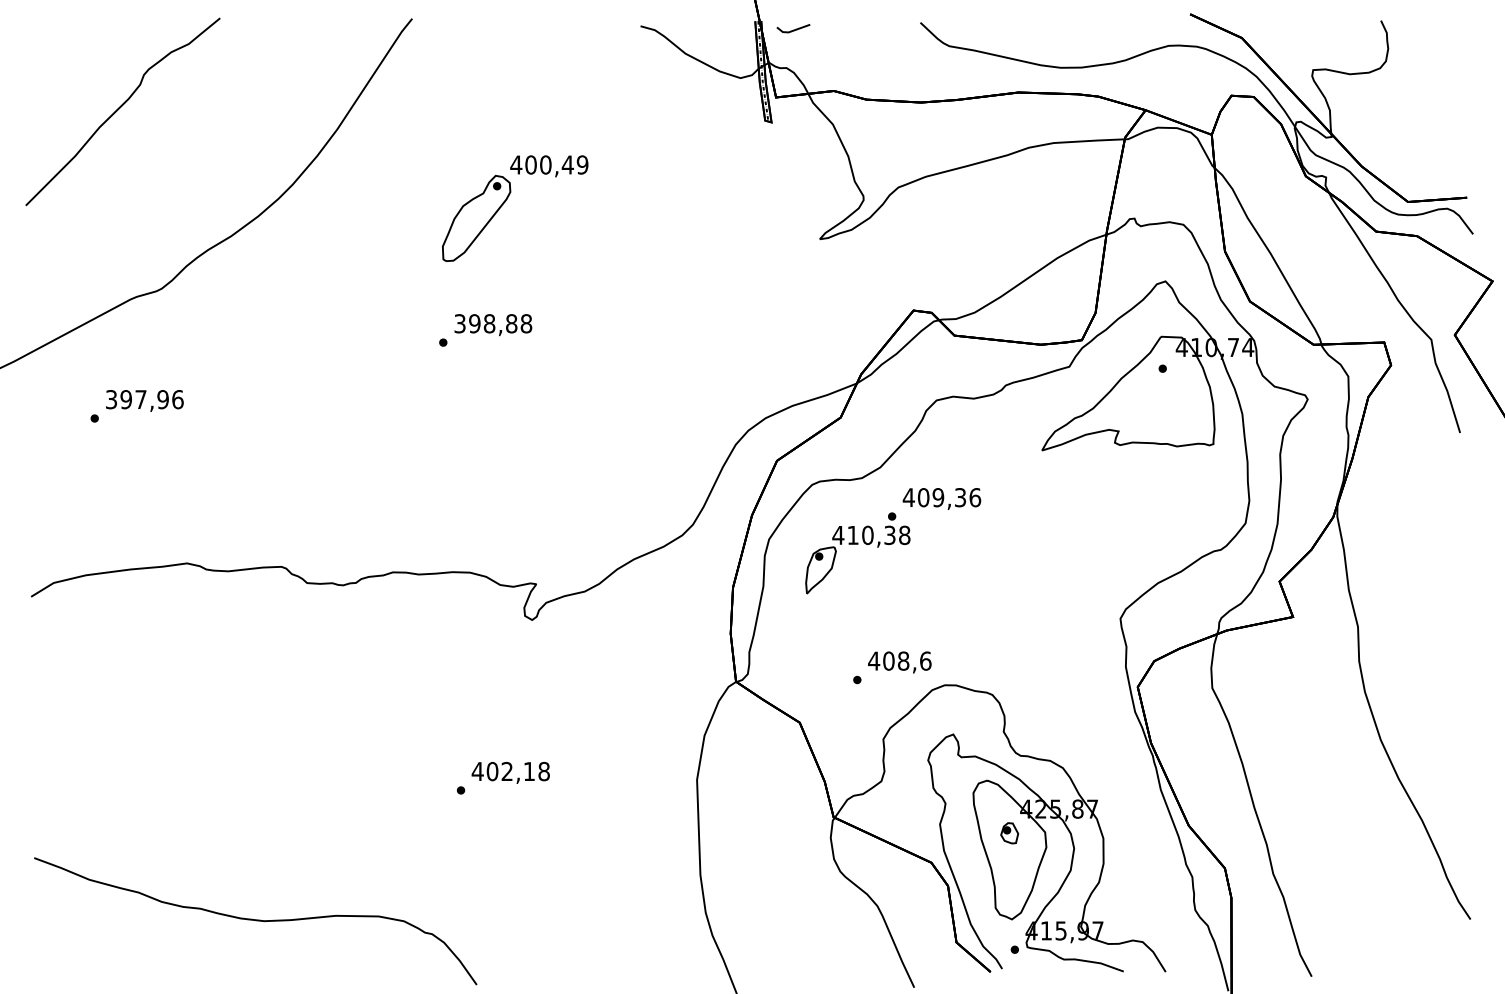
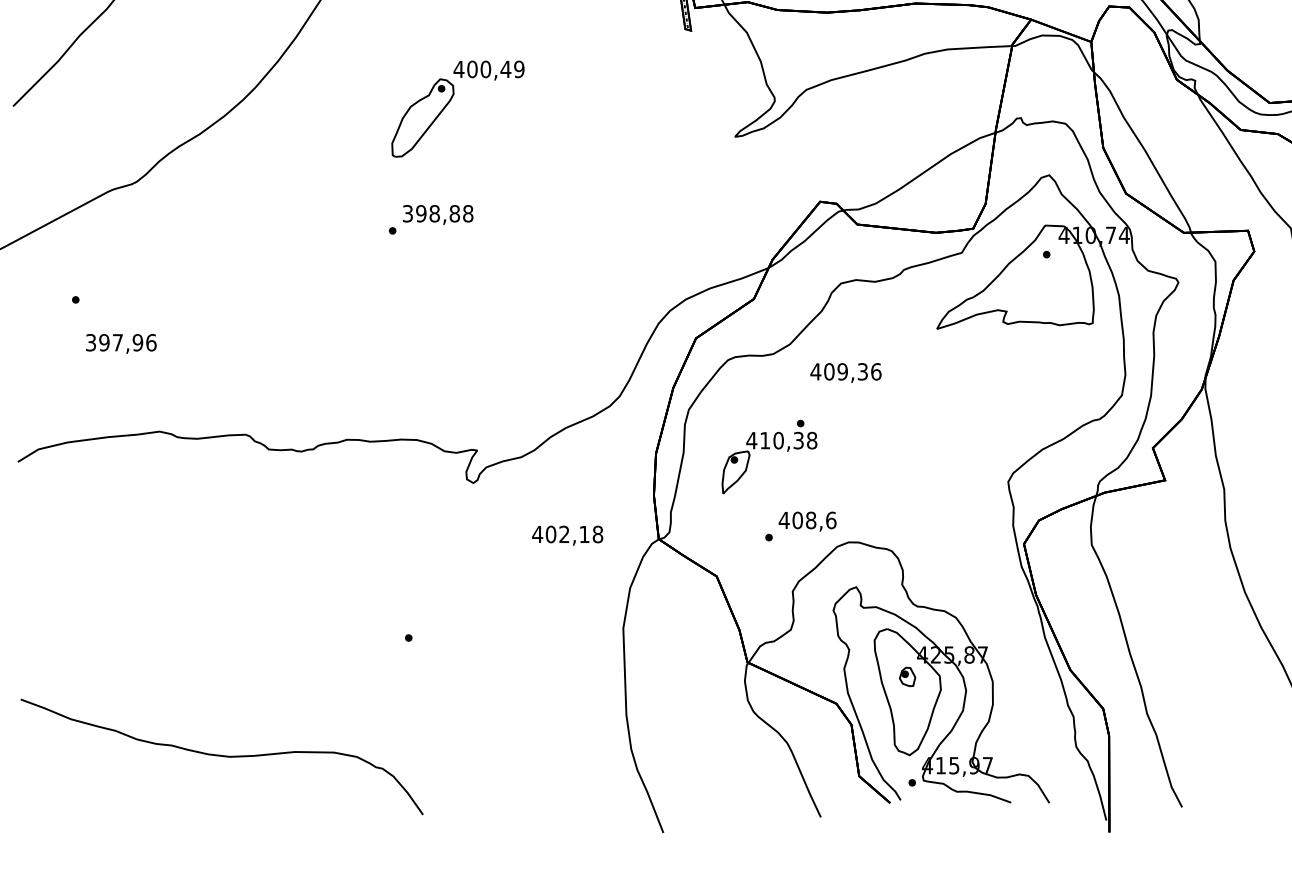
text: (144, 400) -> (121, 343), moved
part: (857, 544) -> (769, 448), moved
text: (510, 772) -> (567, 535), moved

